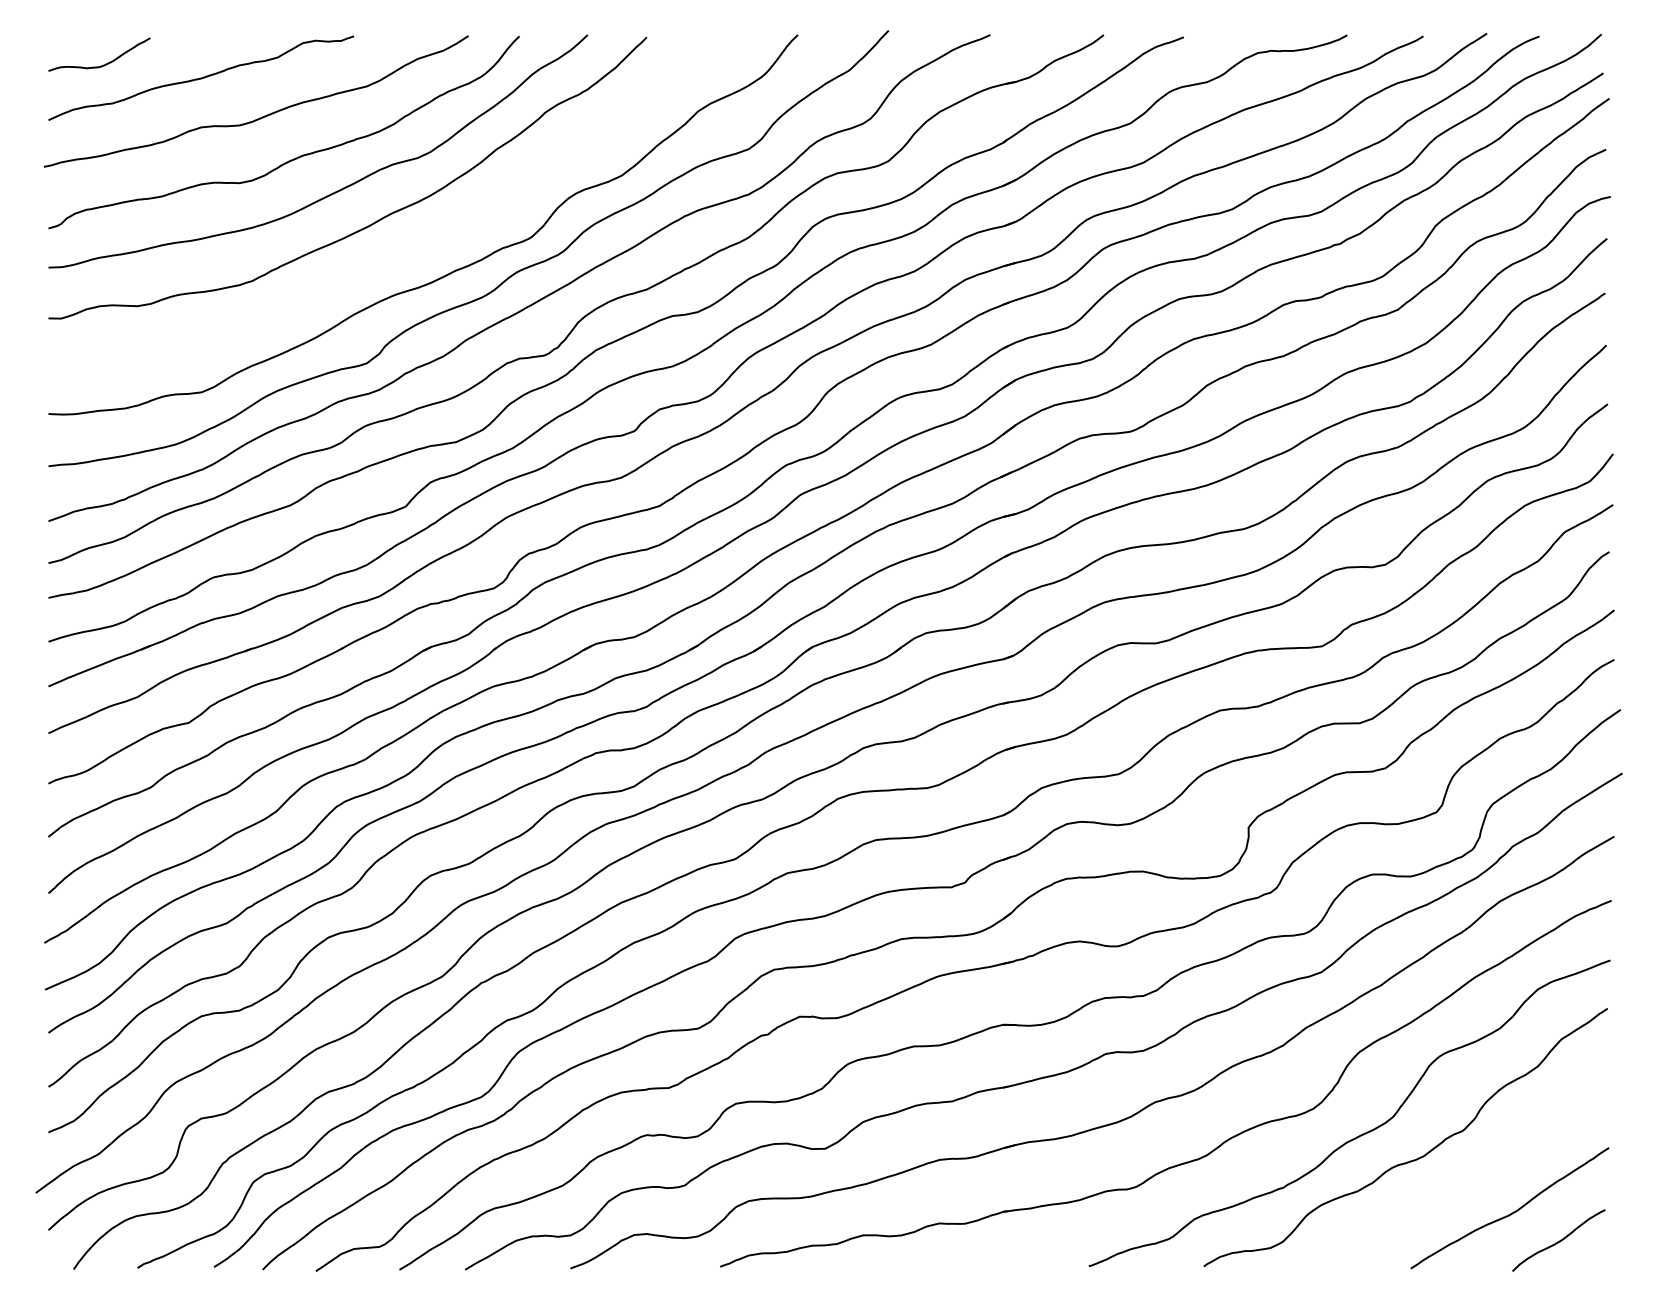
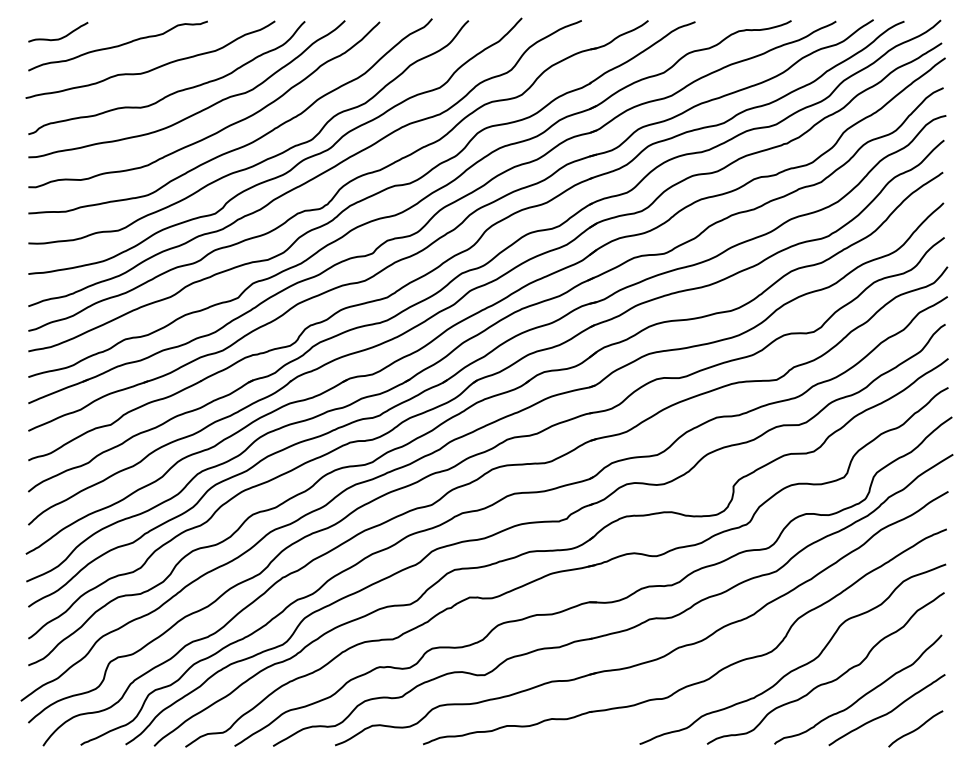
curve: (409, 249) -> (240, 146), added
curve: (1469, 1181) -> (863, 694), added

